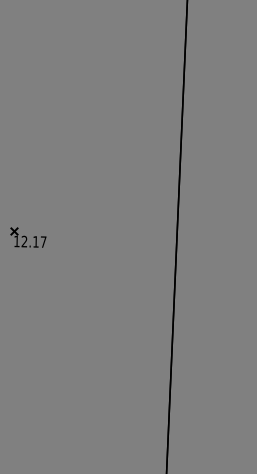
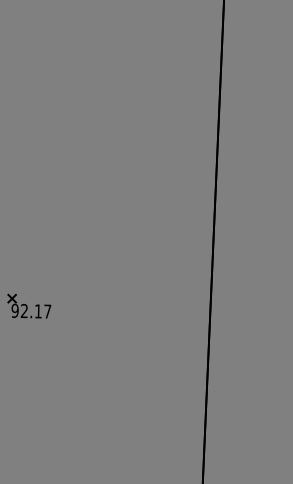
text: (16, 241) -> (14, 310), 12.17 -> 92.17

